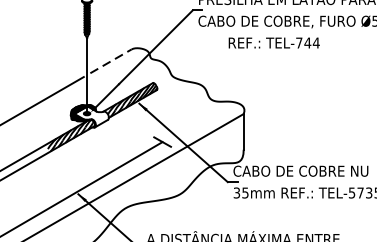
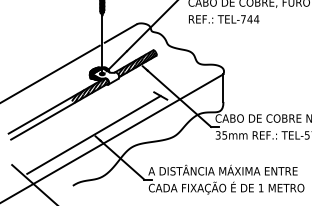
text: (274, 43) -> (224, 19), moved
line: (111, 61) -> (121, 33), dashed -> solid

